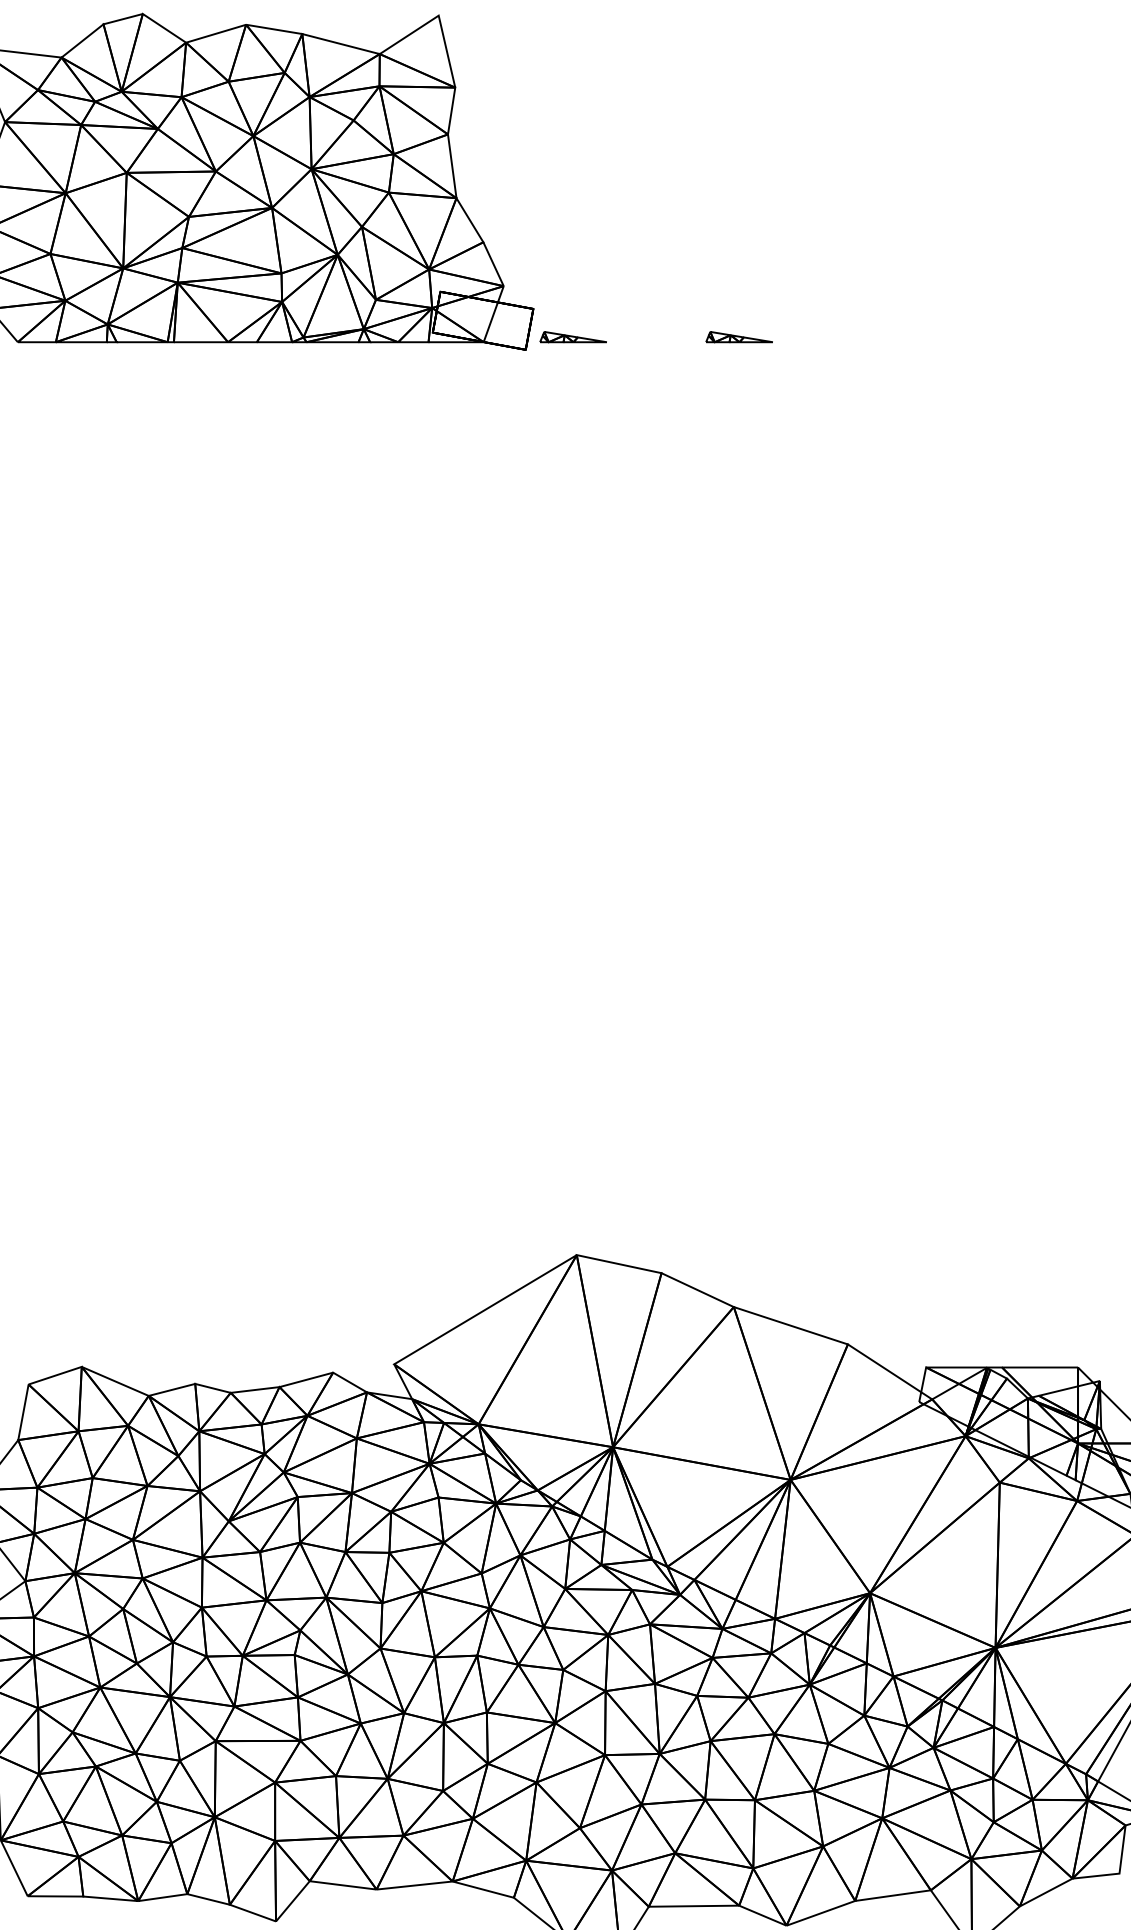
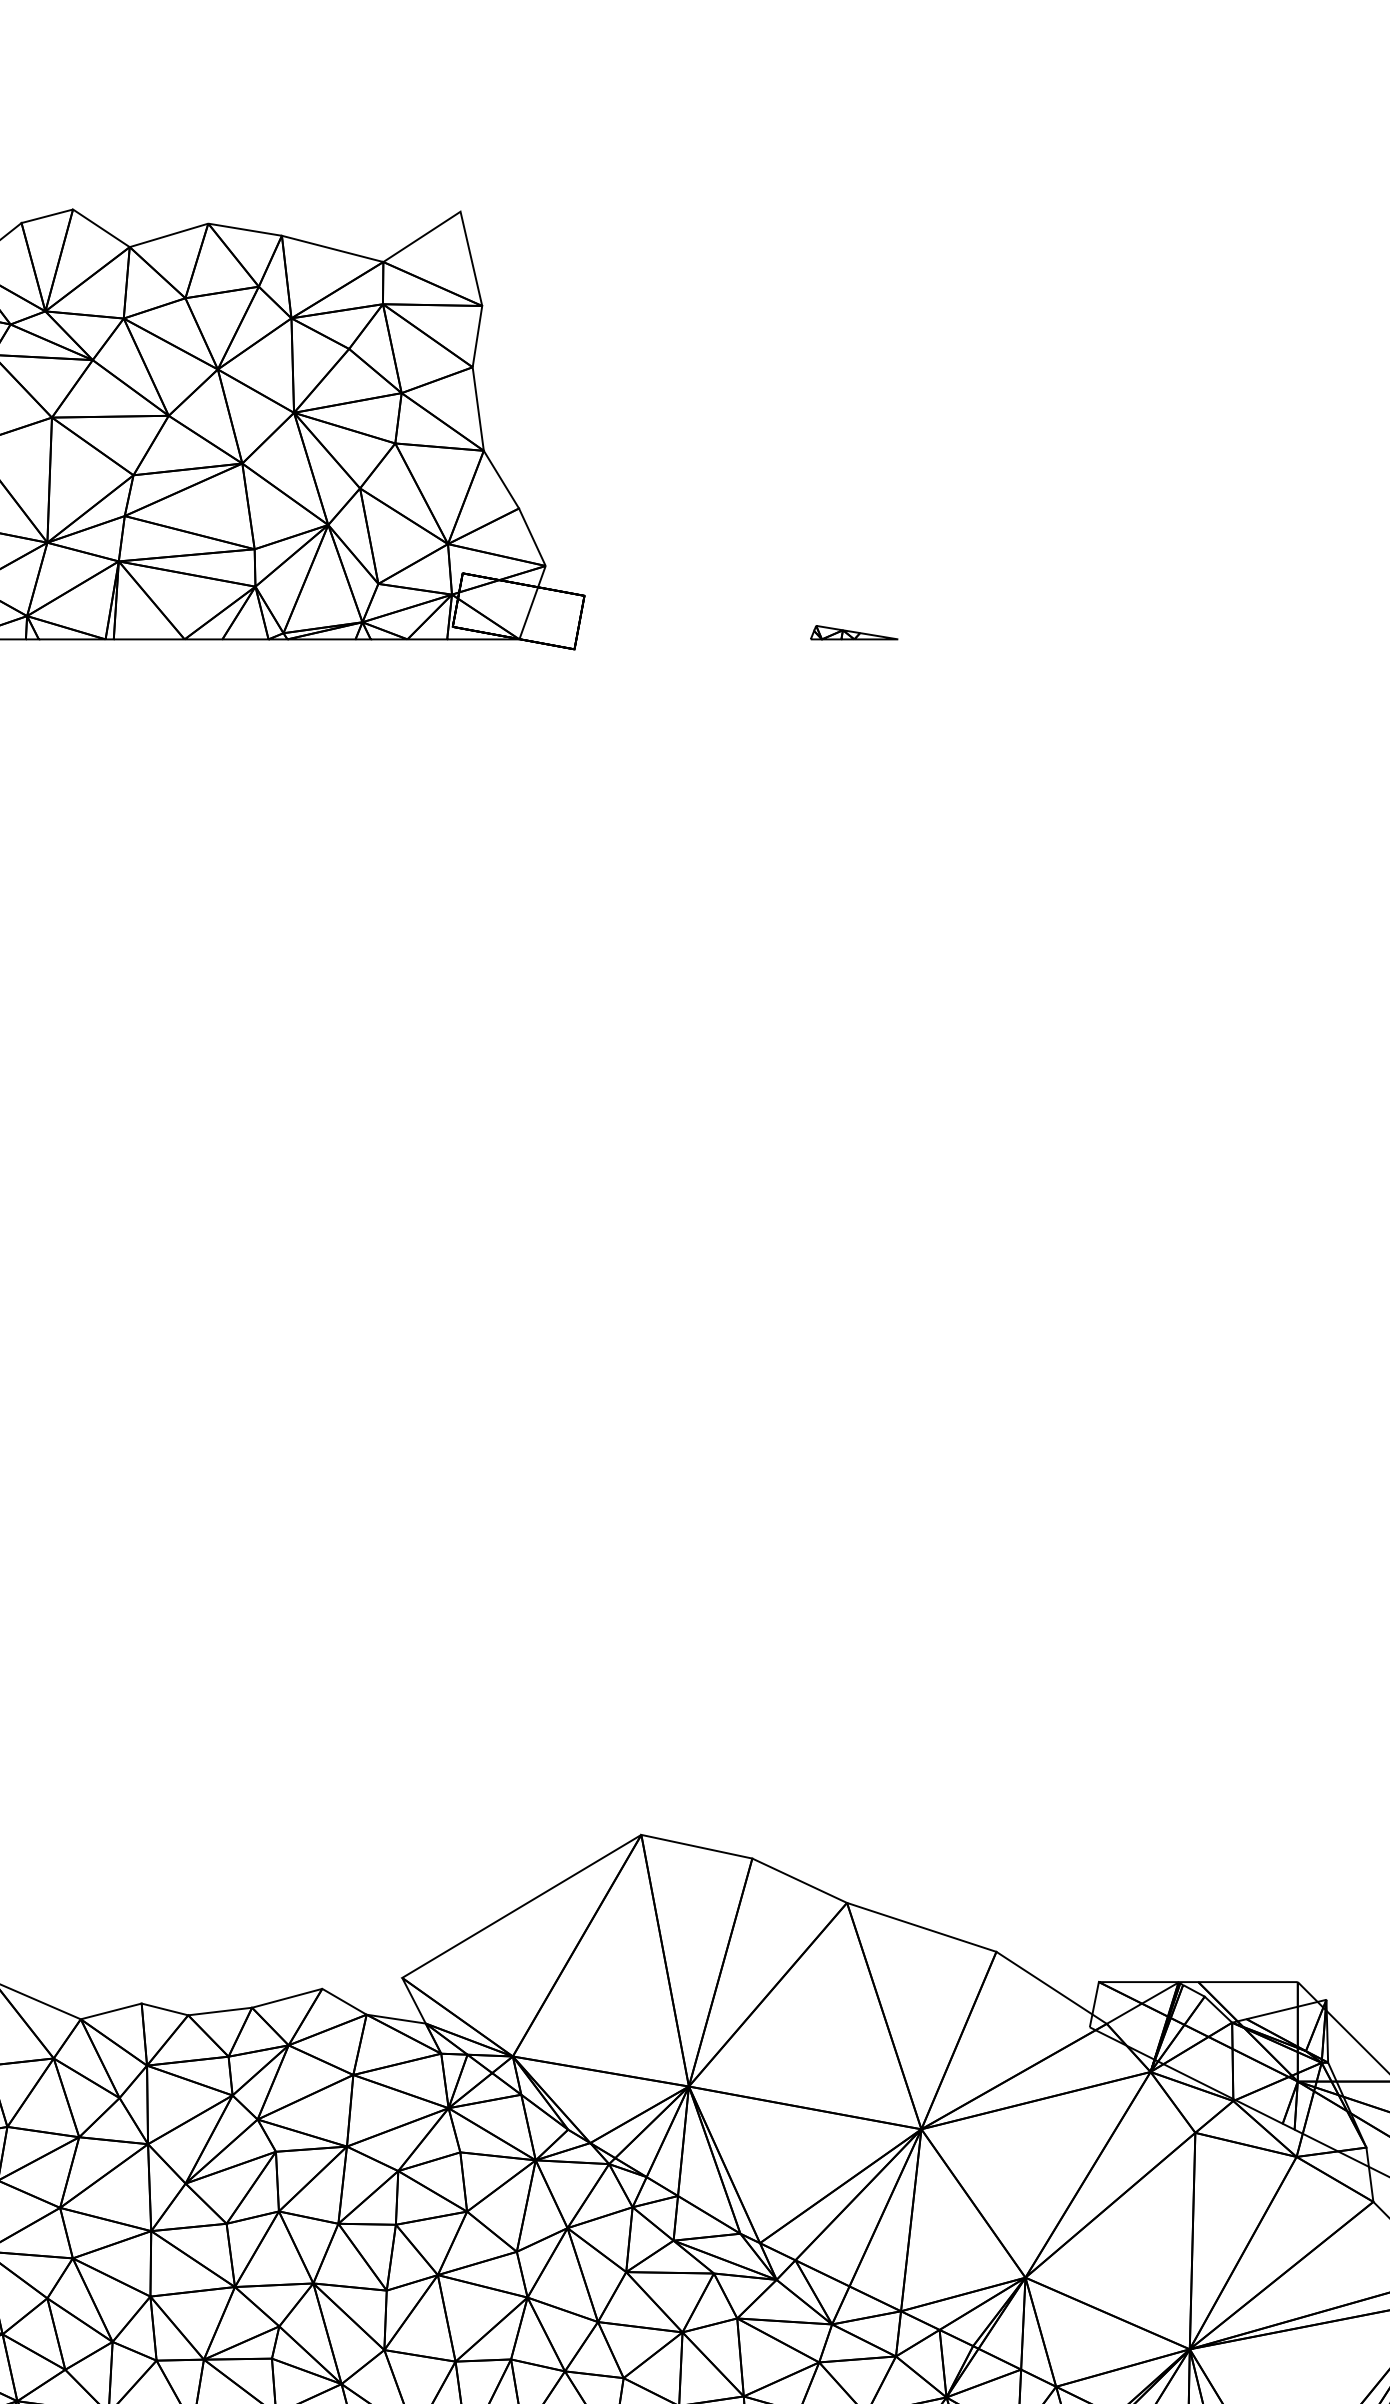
part: (572, 337) -> (635, 633), removed

